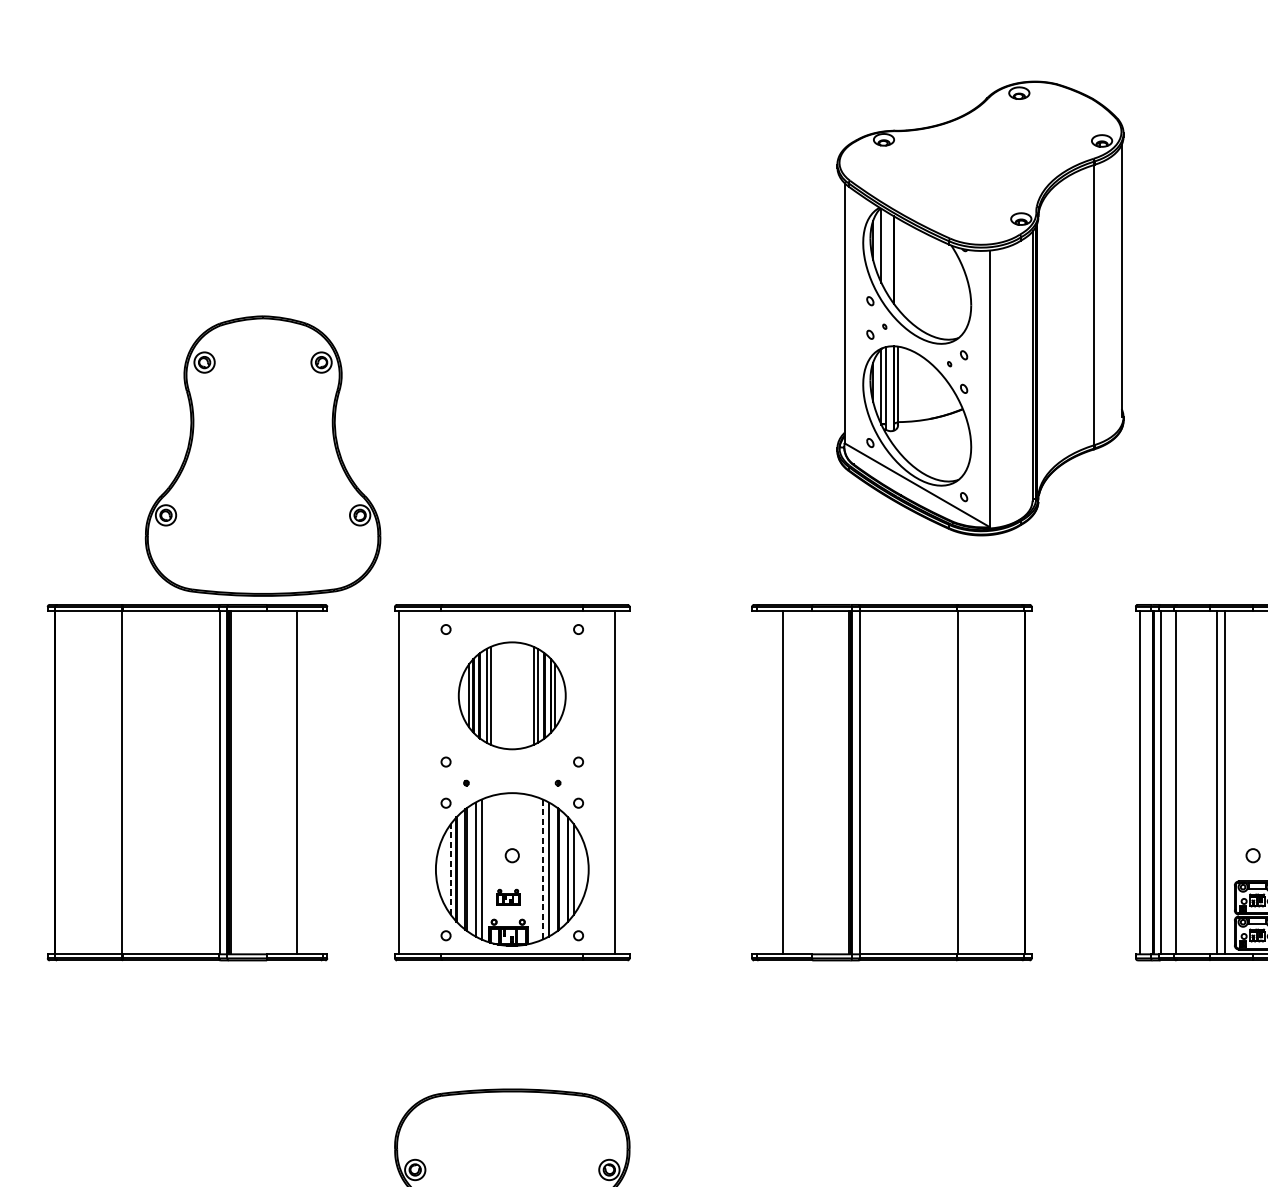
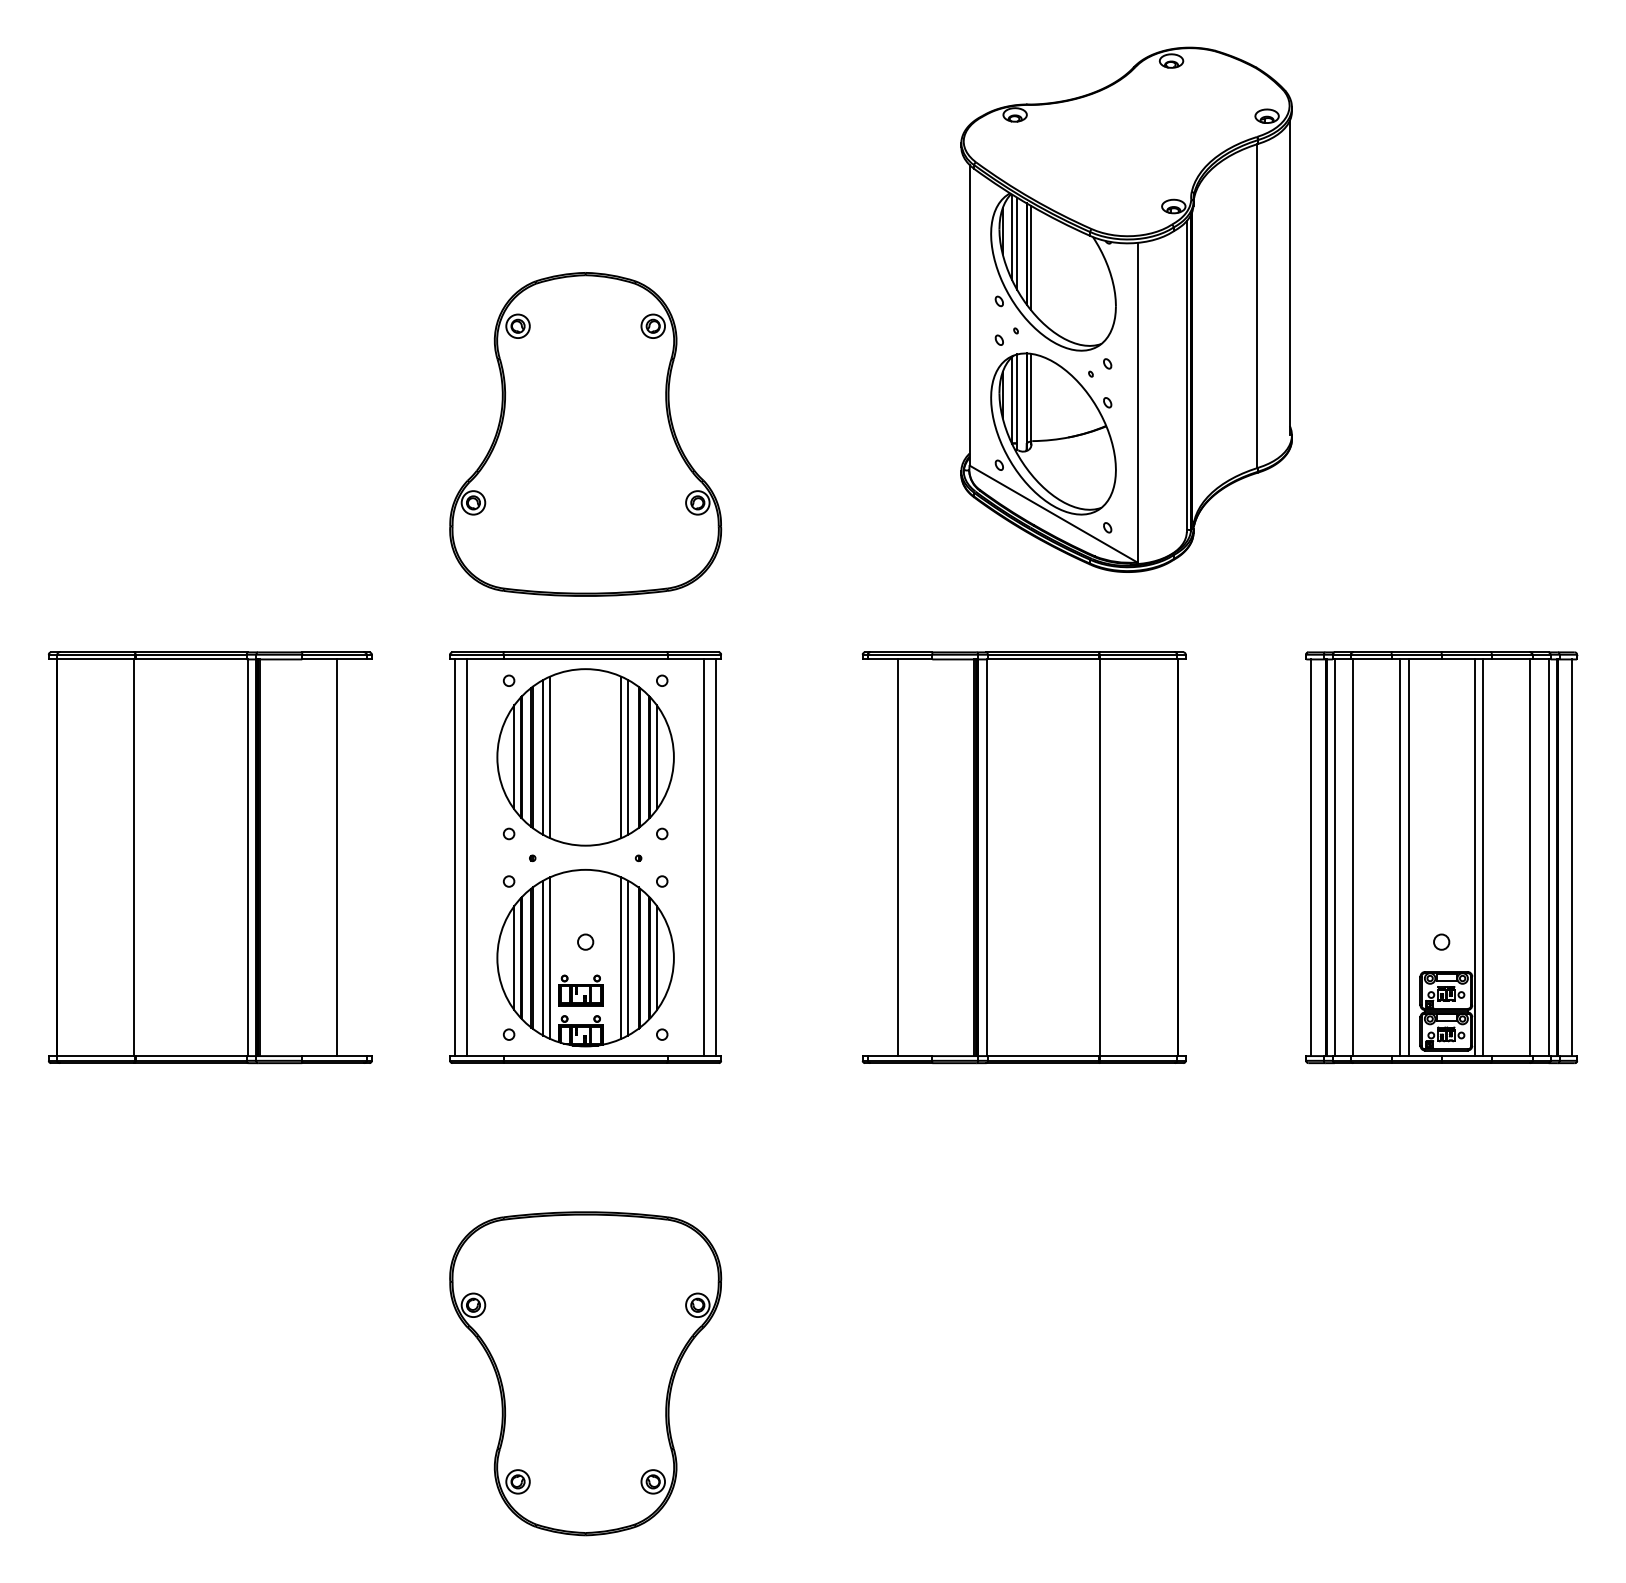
line: (886, 251) -> (1017, 243), added
line: (898, 264) -> (1031, 258), added
part: (262, 456) -> (585, 434), moved
part: (512, 695) -> (585, 757), size x1.43
line: (409, 782) -> (466, 857), added
line: (625, 782) -> (716, 857), added
line: (450, 868) -> (514, 957), dashed -> solid
line: (542, 869) -> (620, 958), dashed -> solid
part: (507, 897) -> (580, 990), size x1.67

